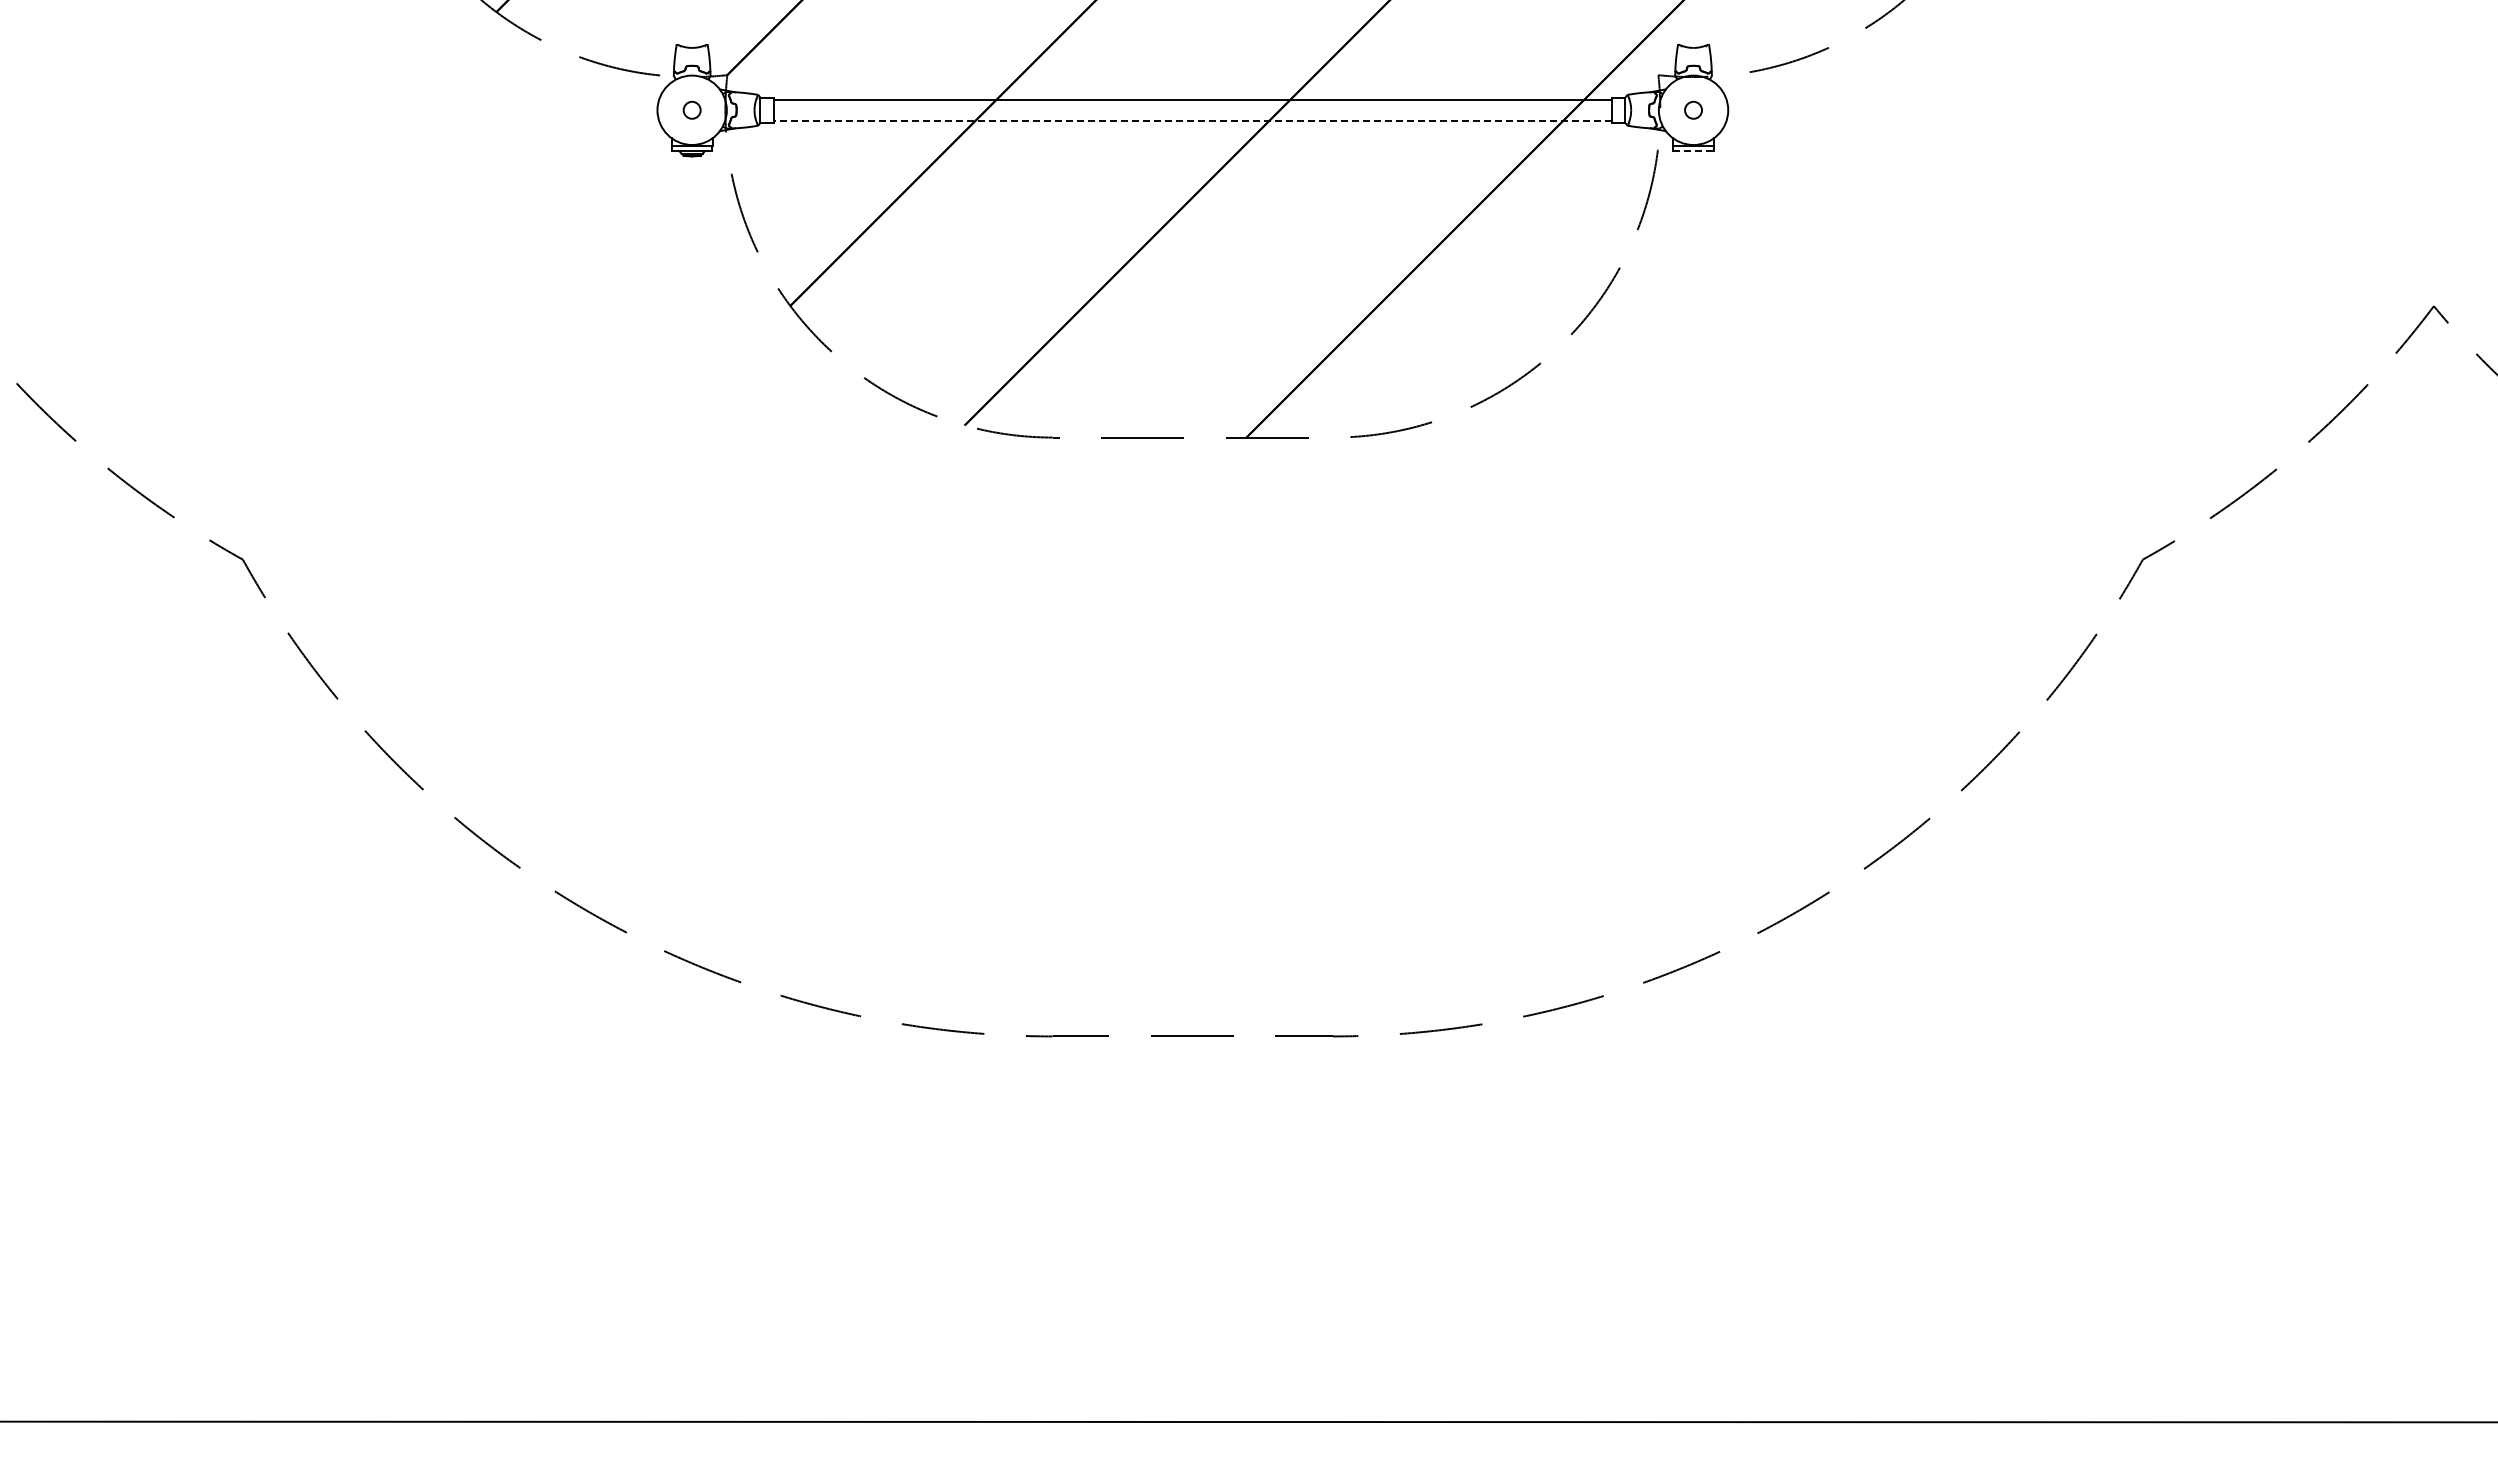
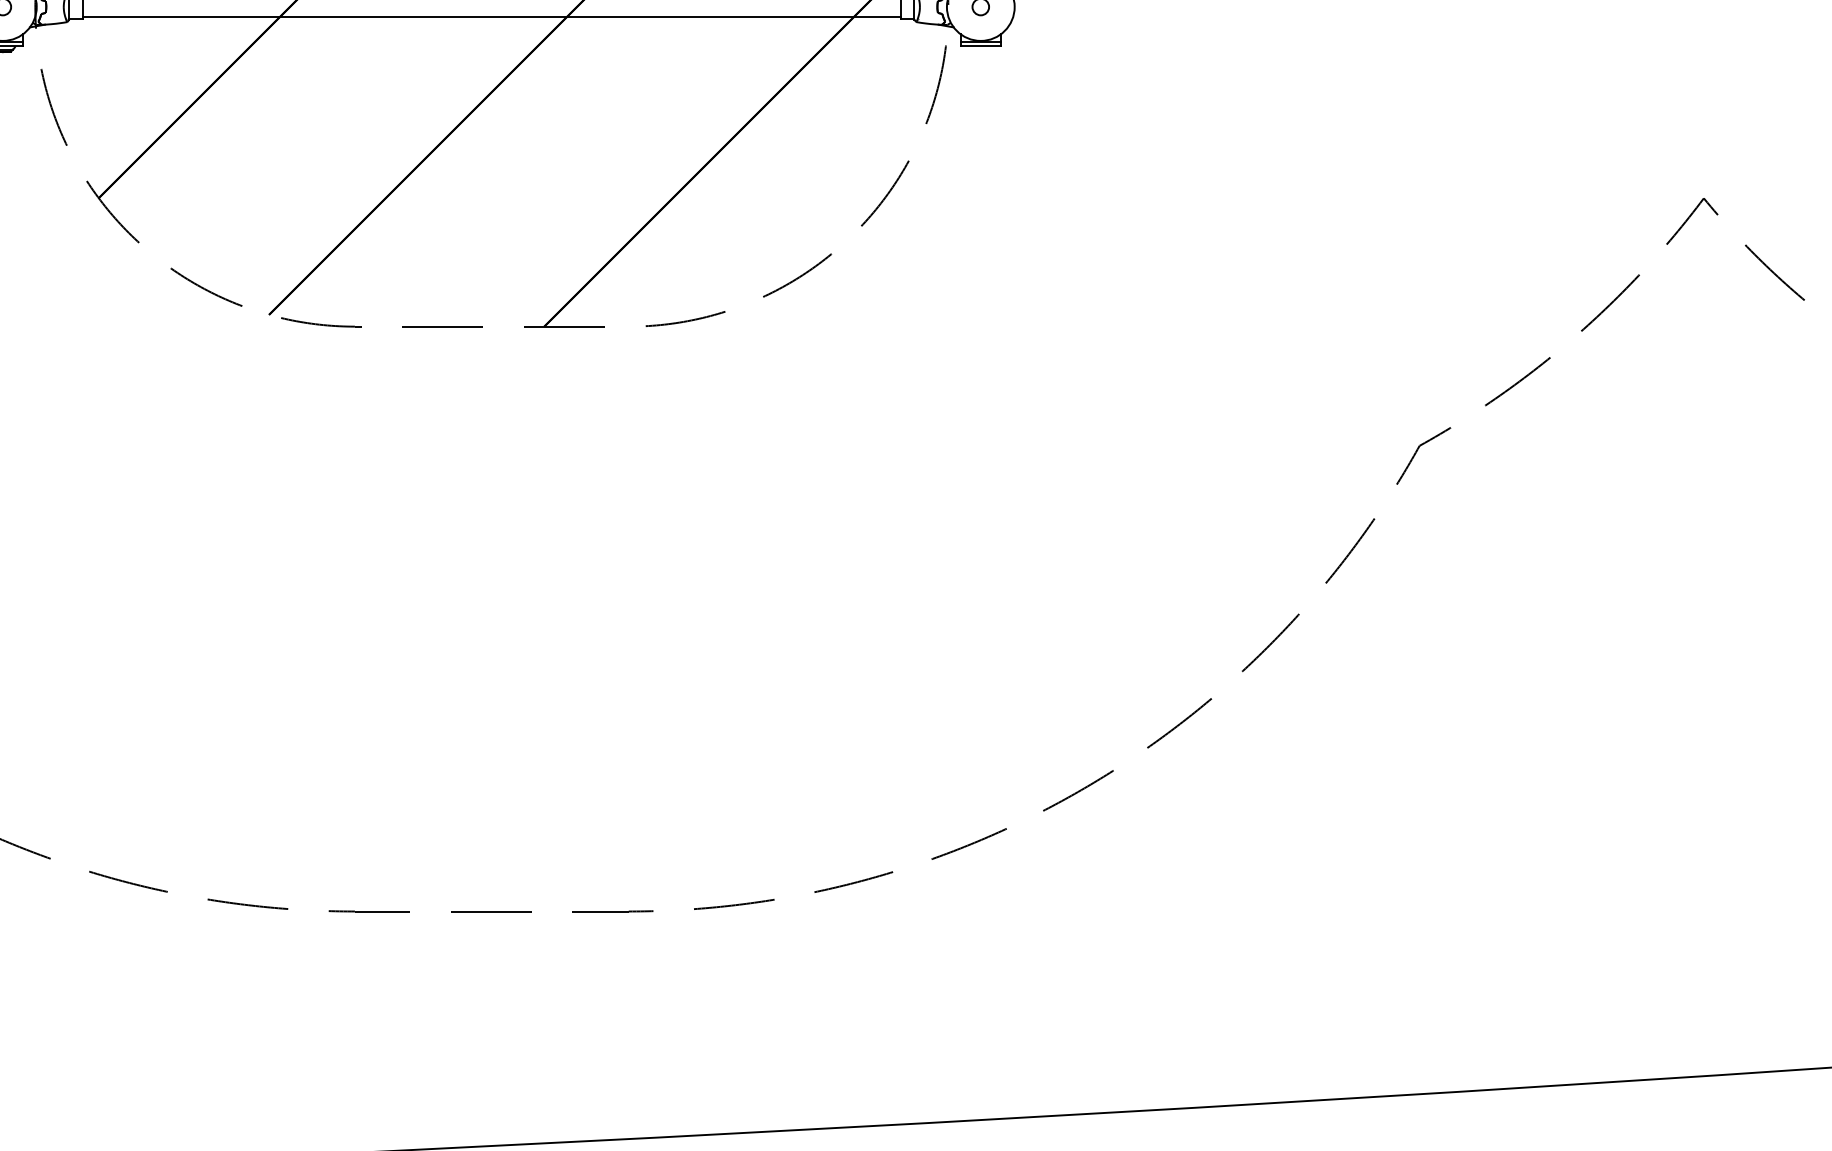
line: (1192, 120) -> (491, 17), dashed -> solid
line: (1694, 150) -> (981, 46), dashed -> solid

